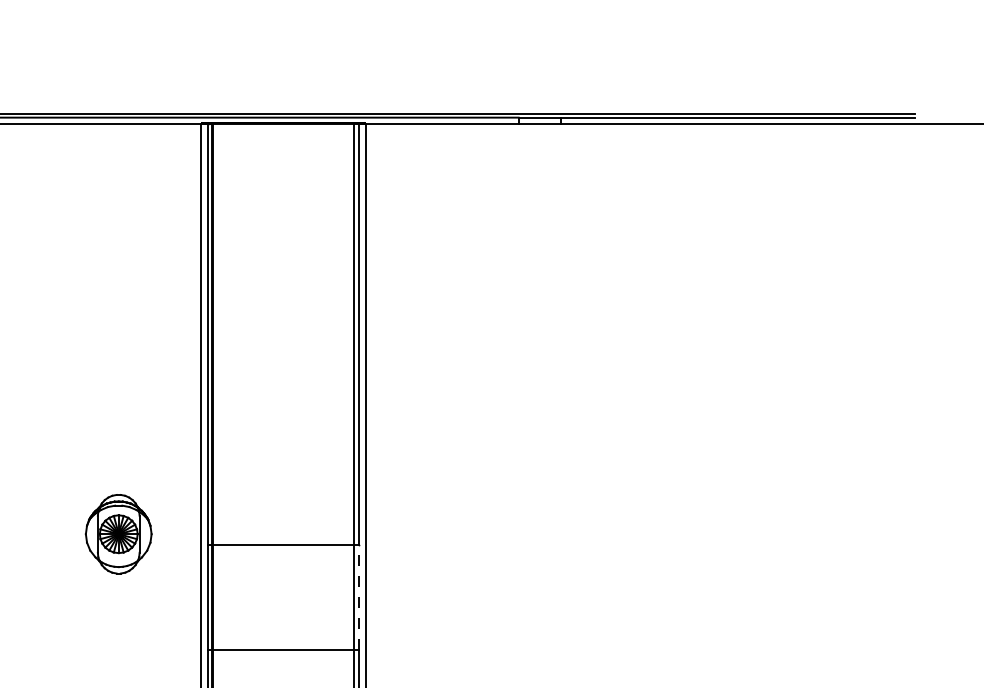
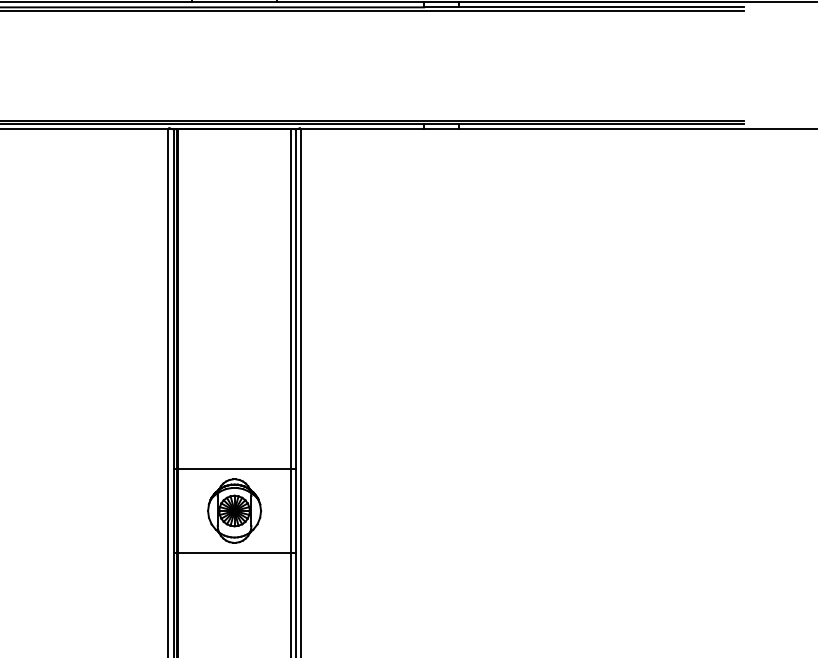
part: (118, 533) -> (234, 510), moved
line: (359, 596) -> (295, 510), dashed -> solid

